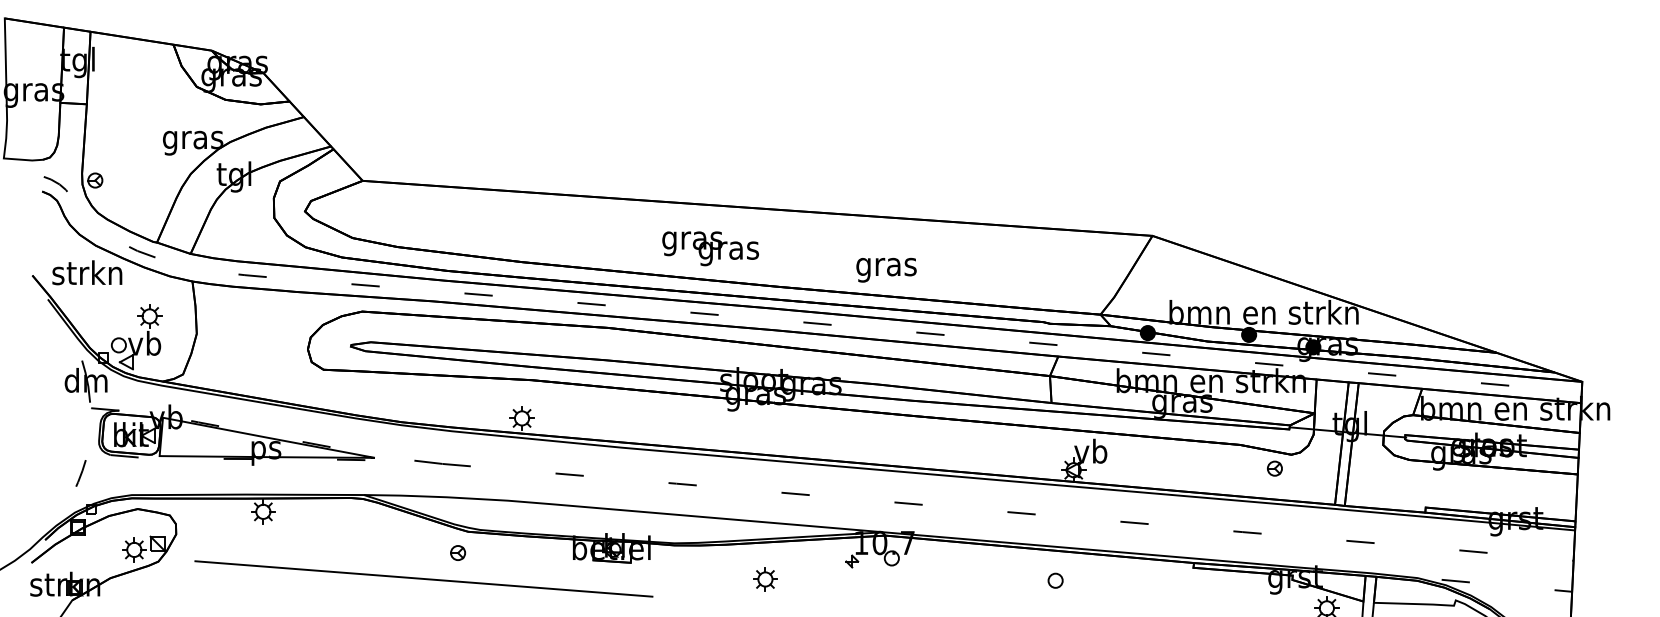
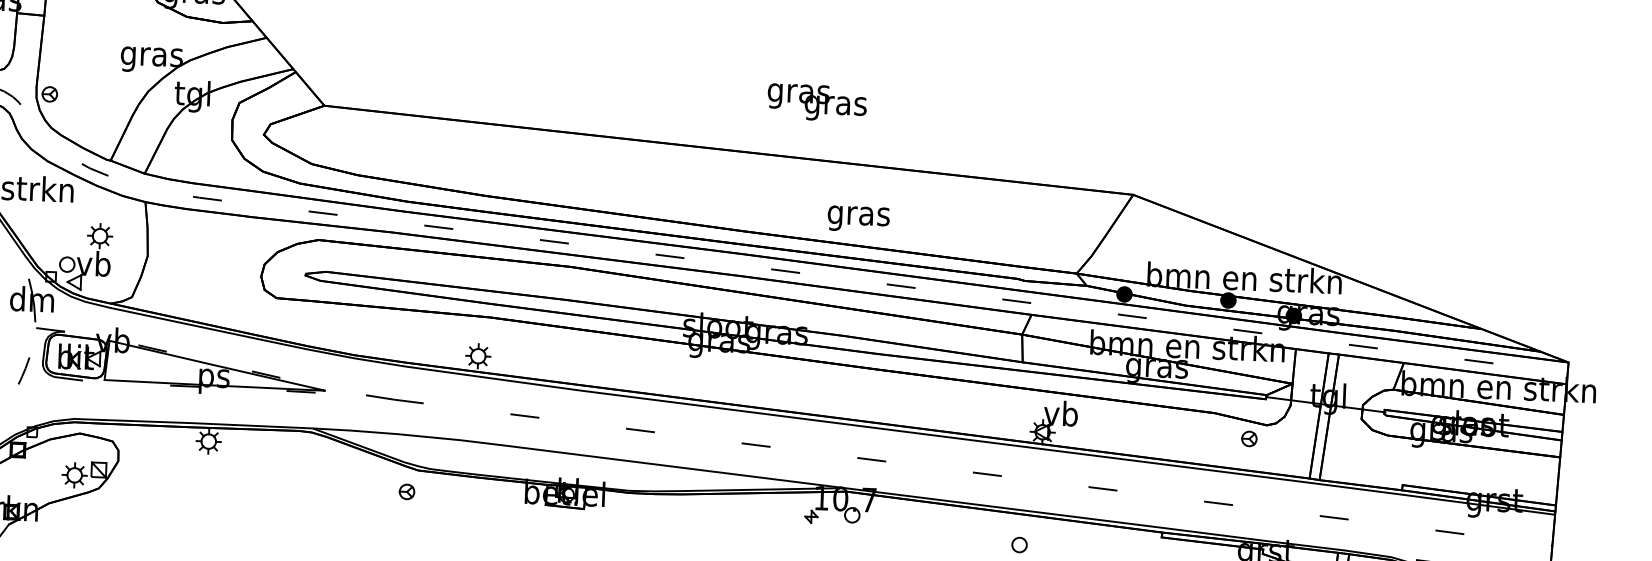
text: (710, 248) -> (817, 102), moved
line: (80, 473) -> (23, 371), moved
line: (423, 578) -> (370, 516), removed
part: (765, 579) -> (721, 531), removed

